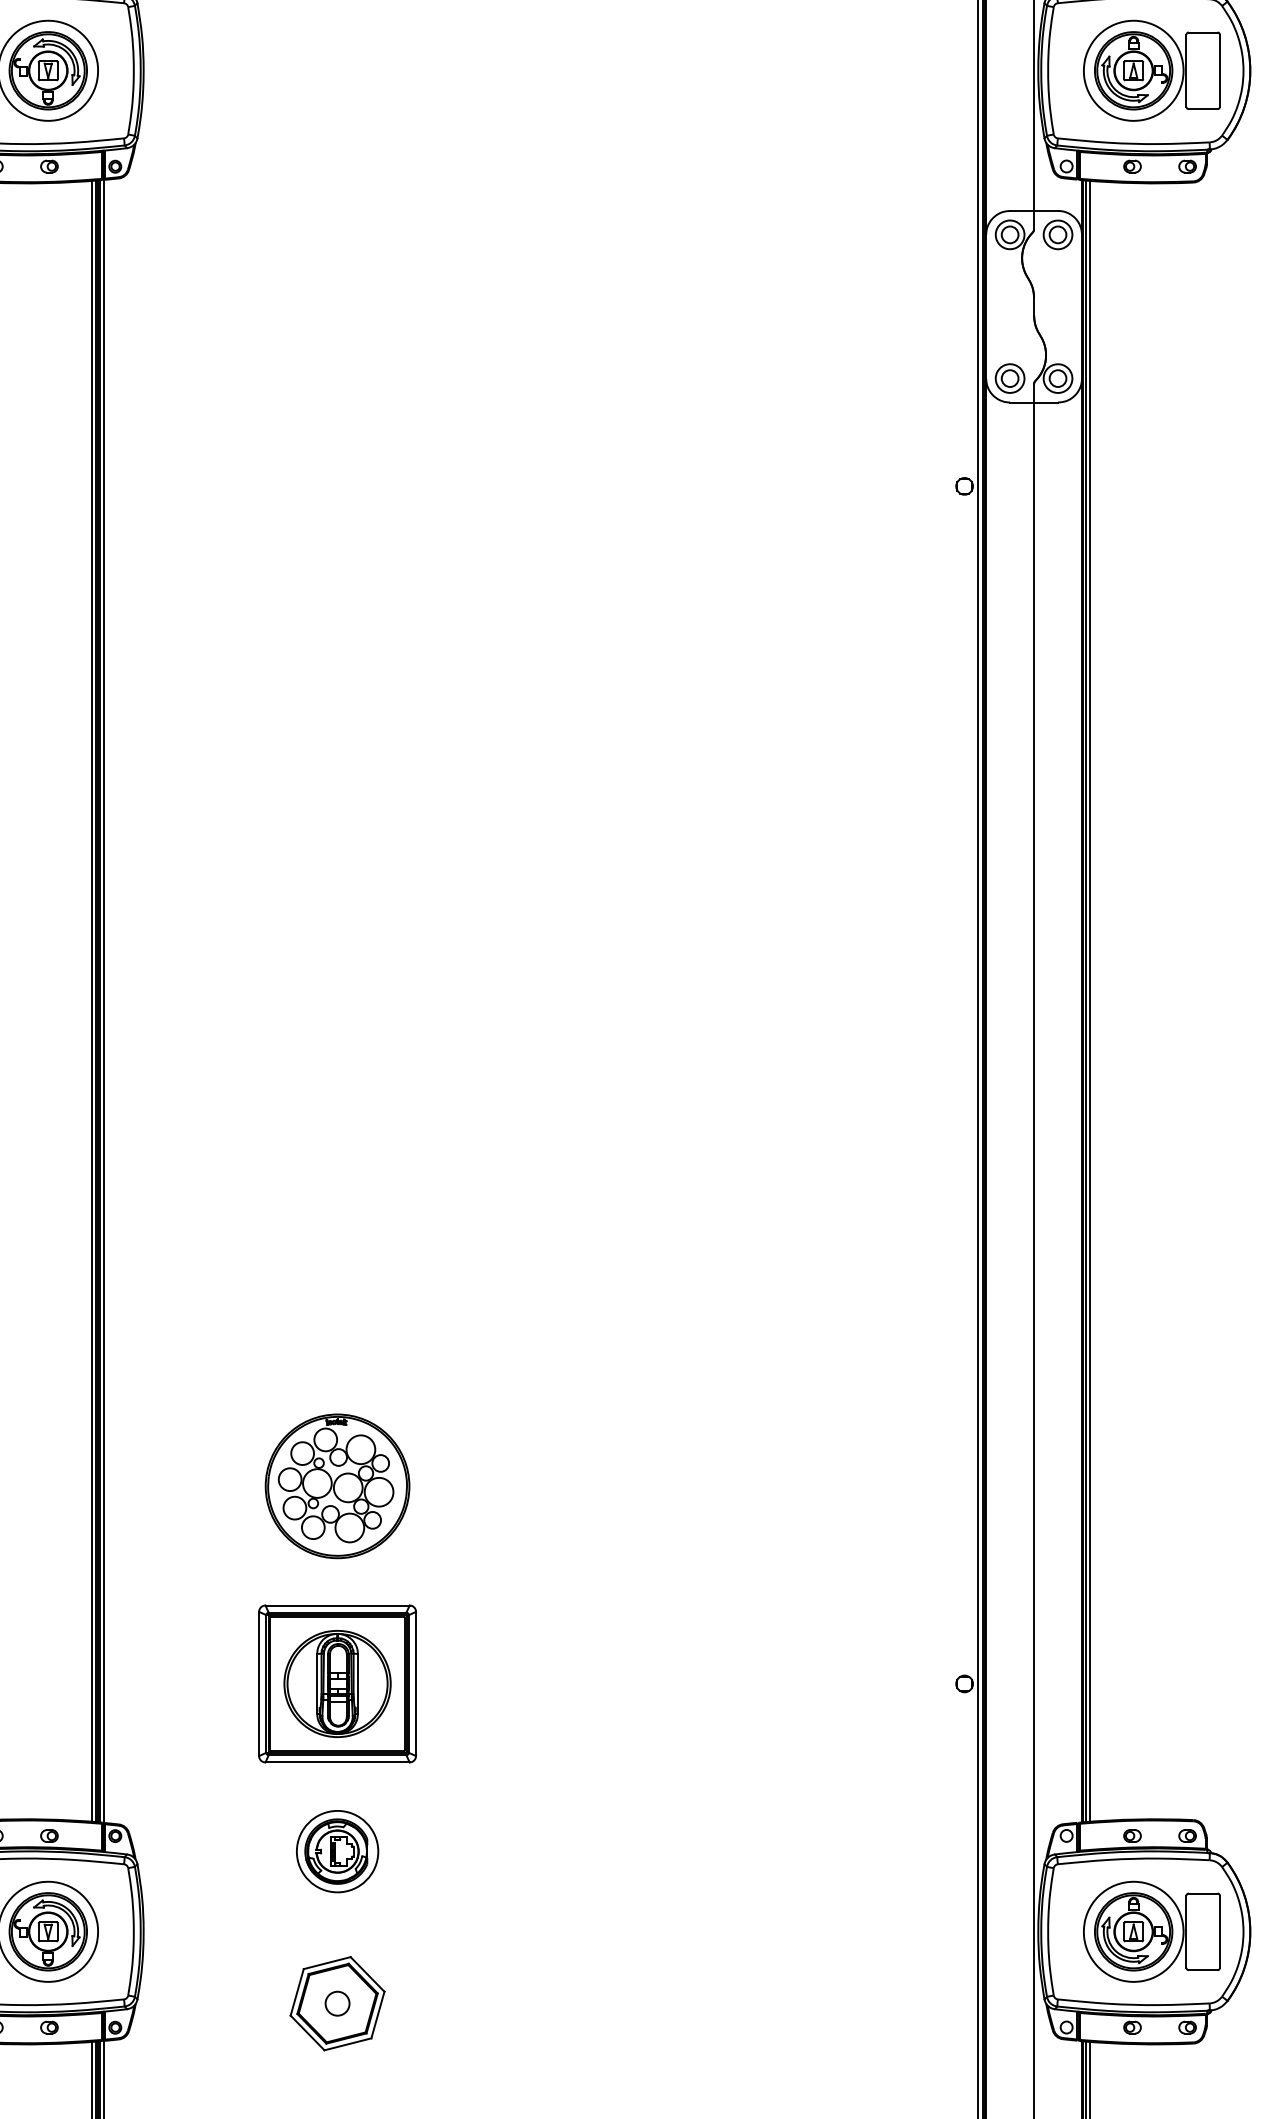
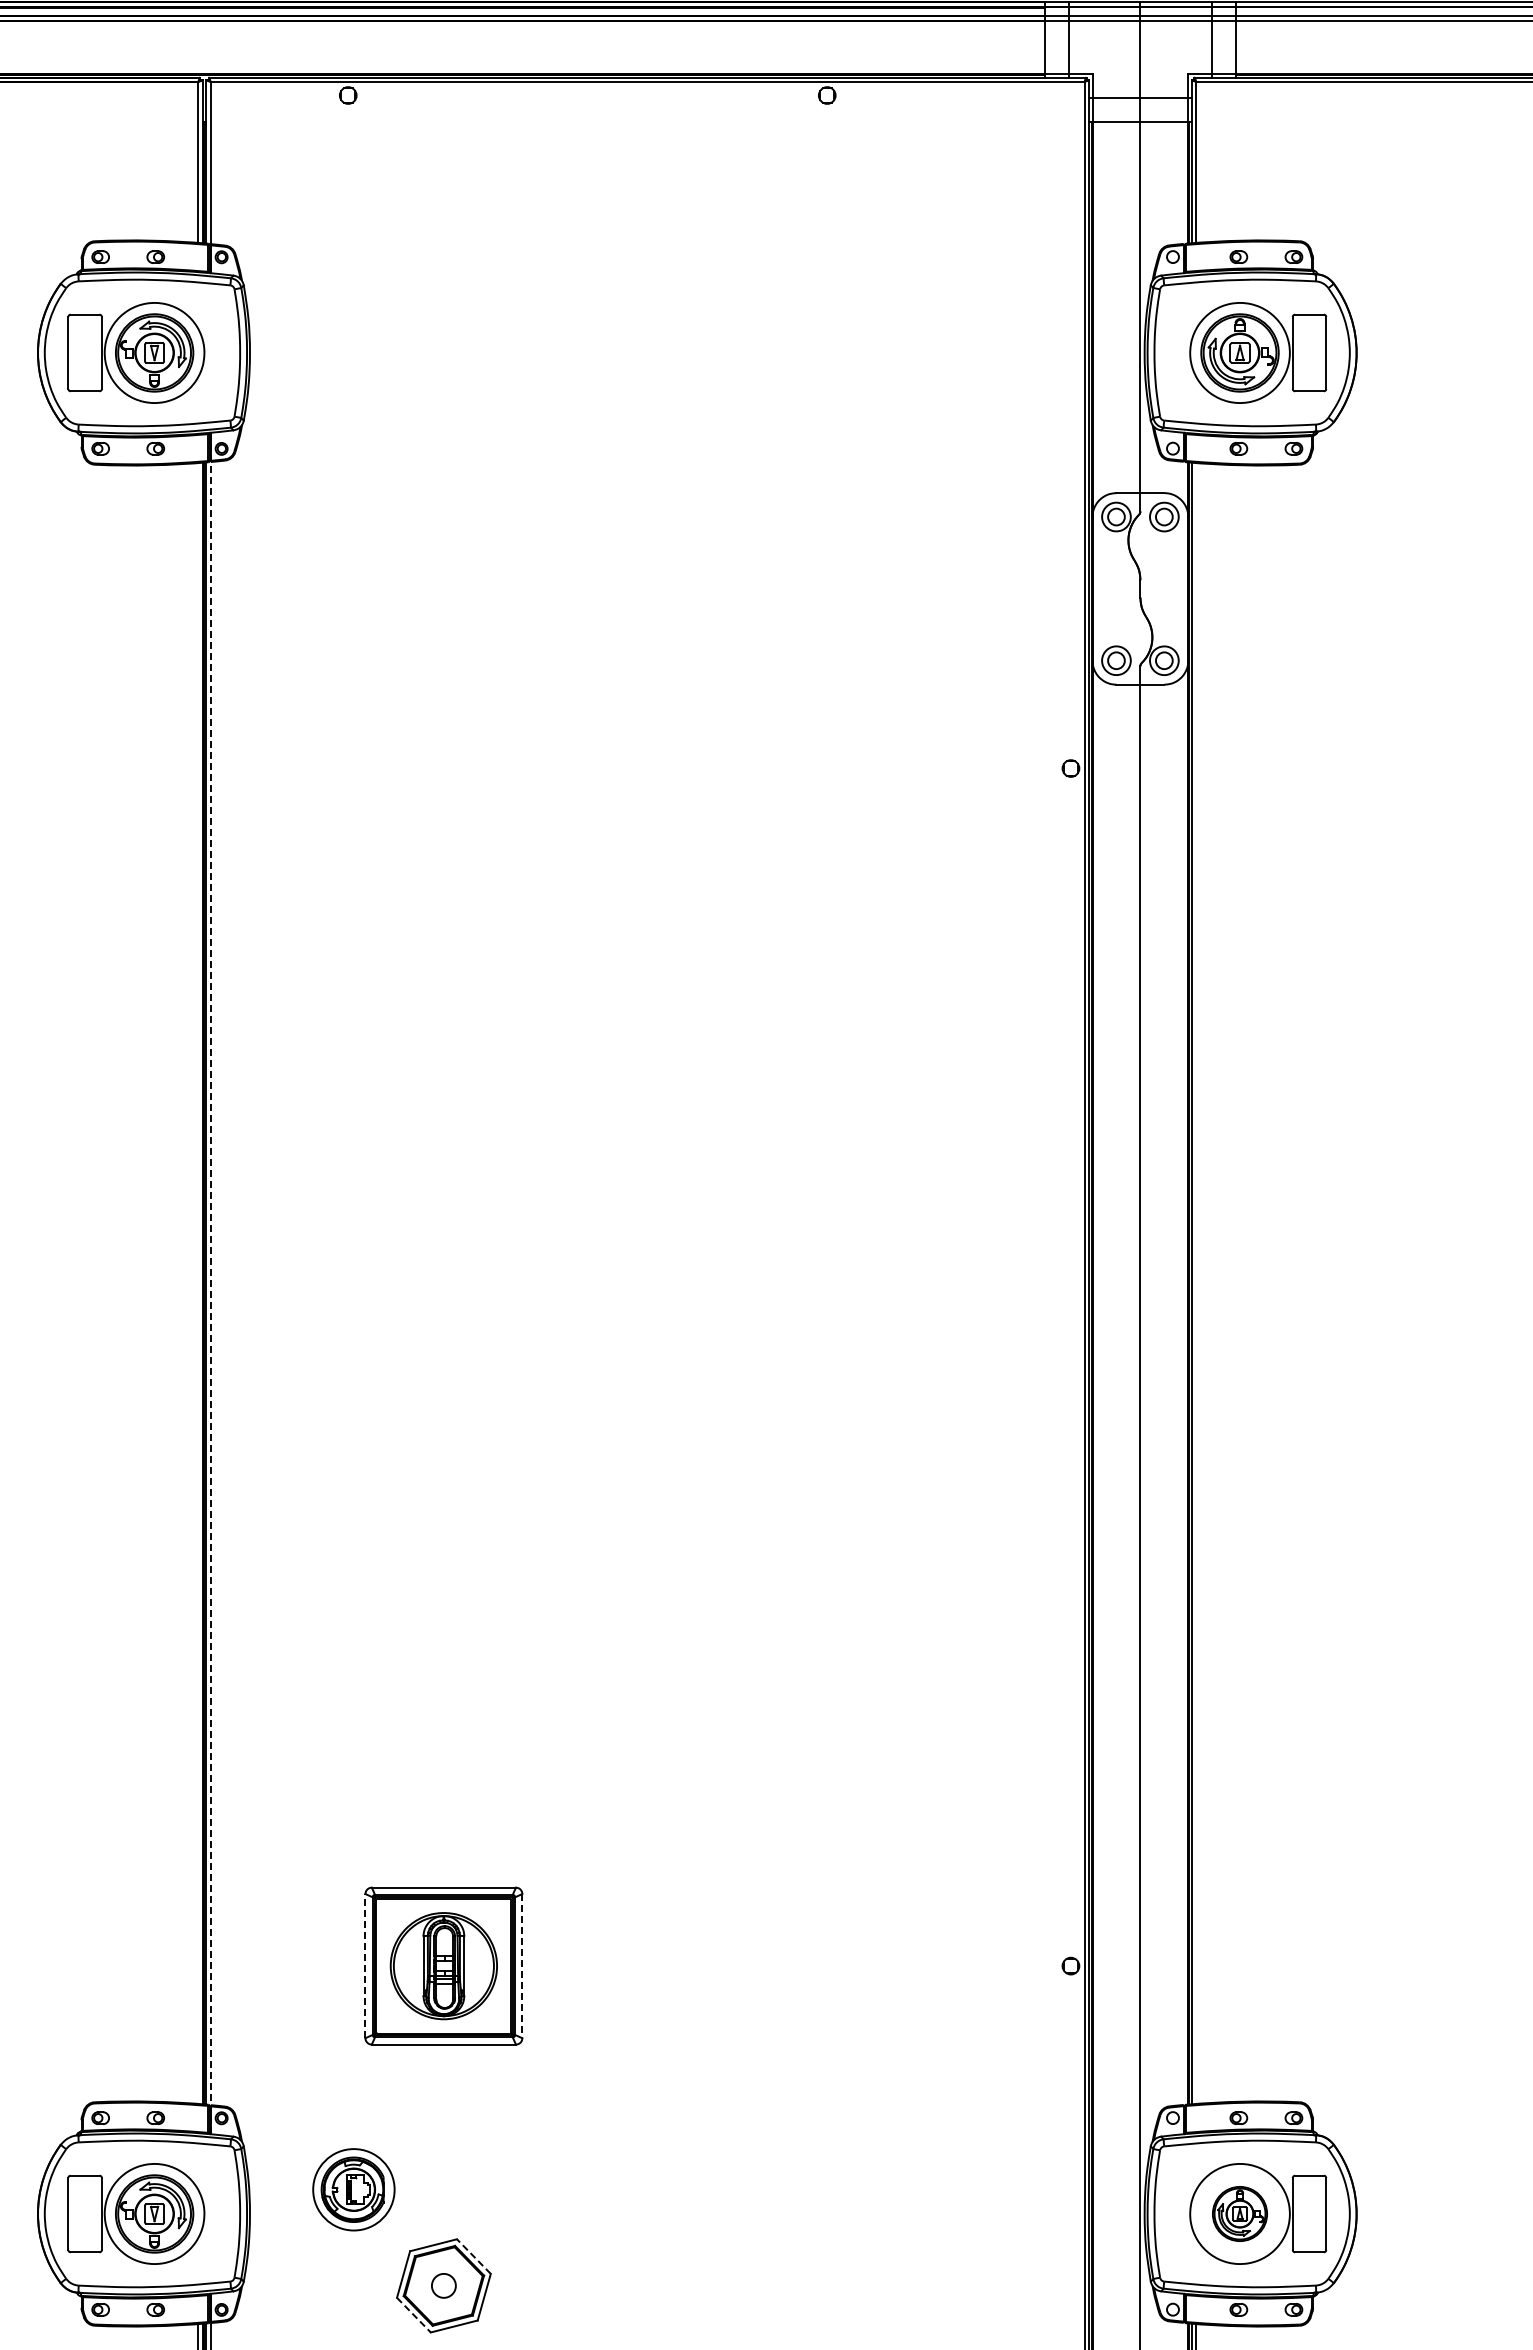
line: (92, 1001) -> (198, 1283), removed
line: (104, 1001) -> (210, 1283), solid -> dashed
line: (1090, 1001) -> (1196, 1283), removed
part: (337, 1486) -> (443, 1768), removed
line: (259, 1683) -> (365, 1965), solid -> dashed
line: (416, 1684) -> (522, 1966), solid -> dashed
part: (337, 1851) -> (353, 2189), moved
part: (1133, 1931) -> (1239, 2213), size x0.7
line: (367, 1974) -> (473, 2256), solid -> dashed
line: (308, 2033) -> (414, 2315), solid -> dashed

